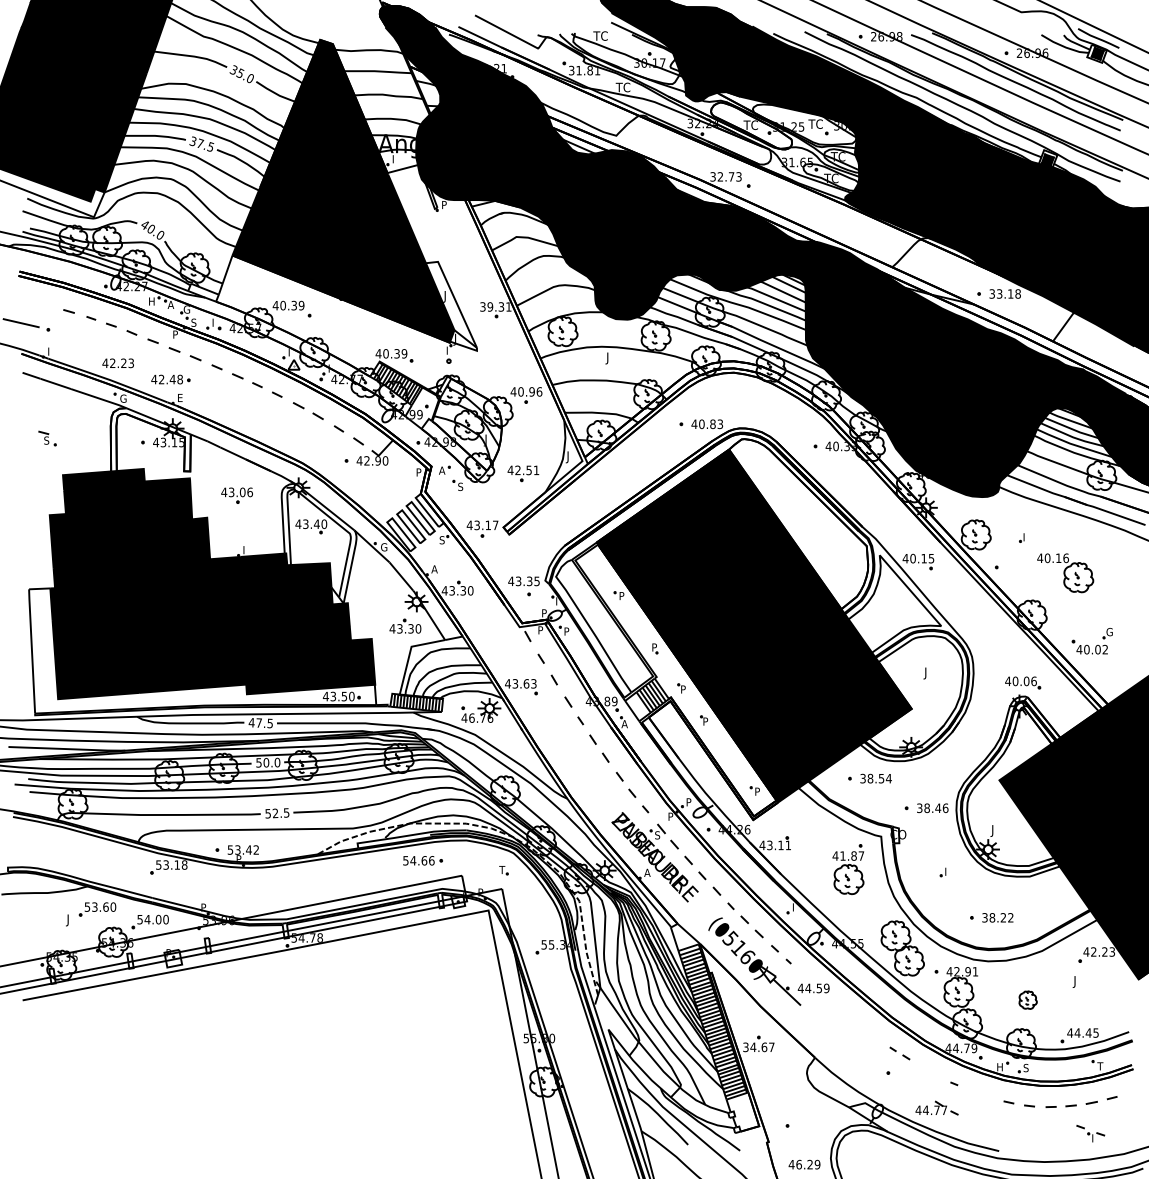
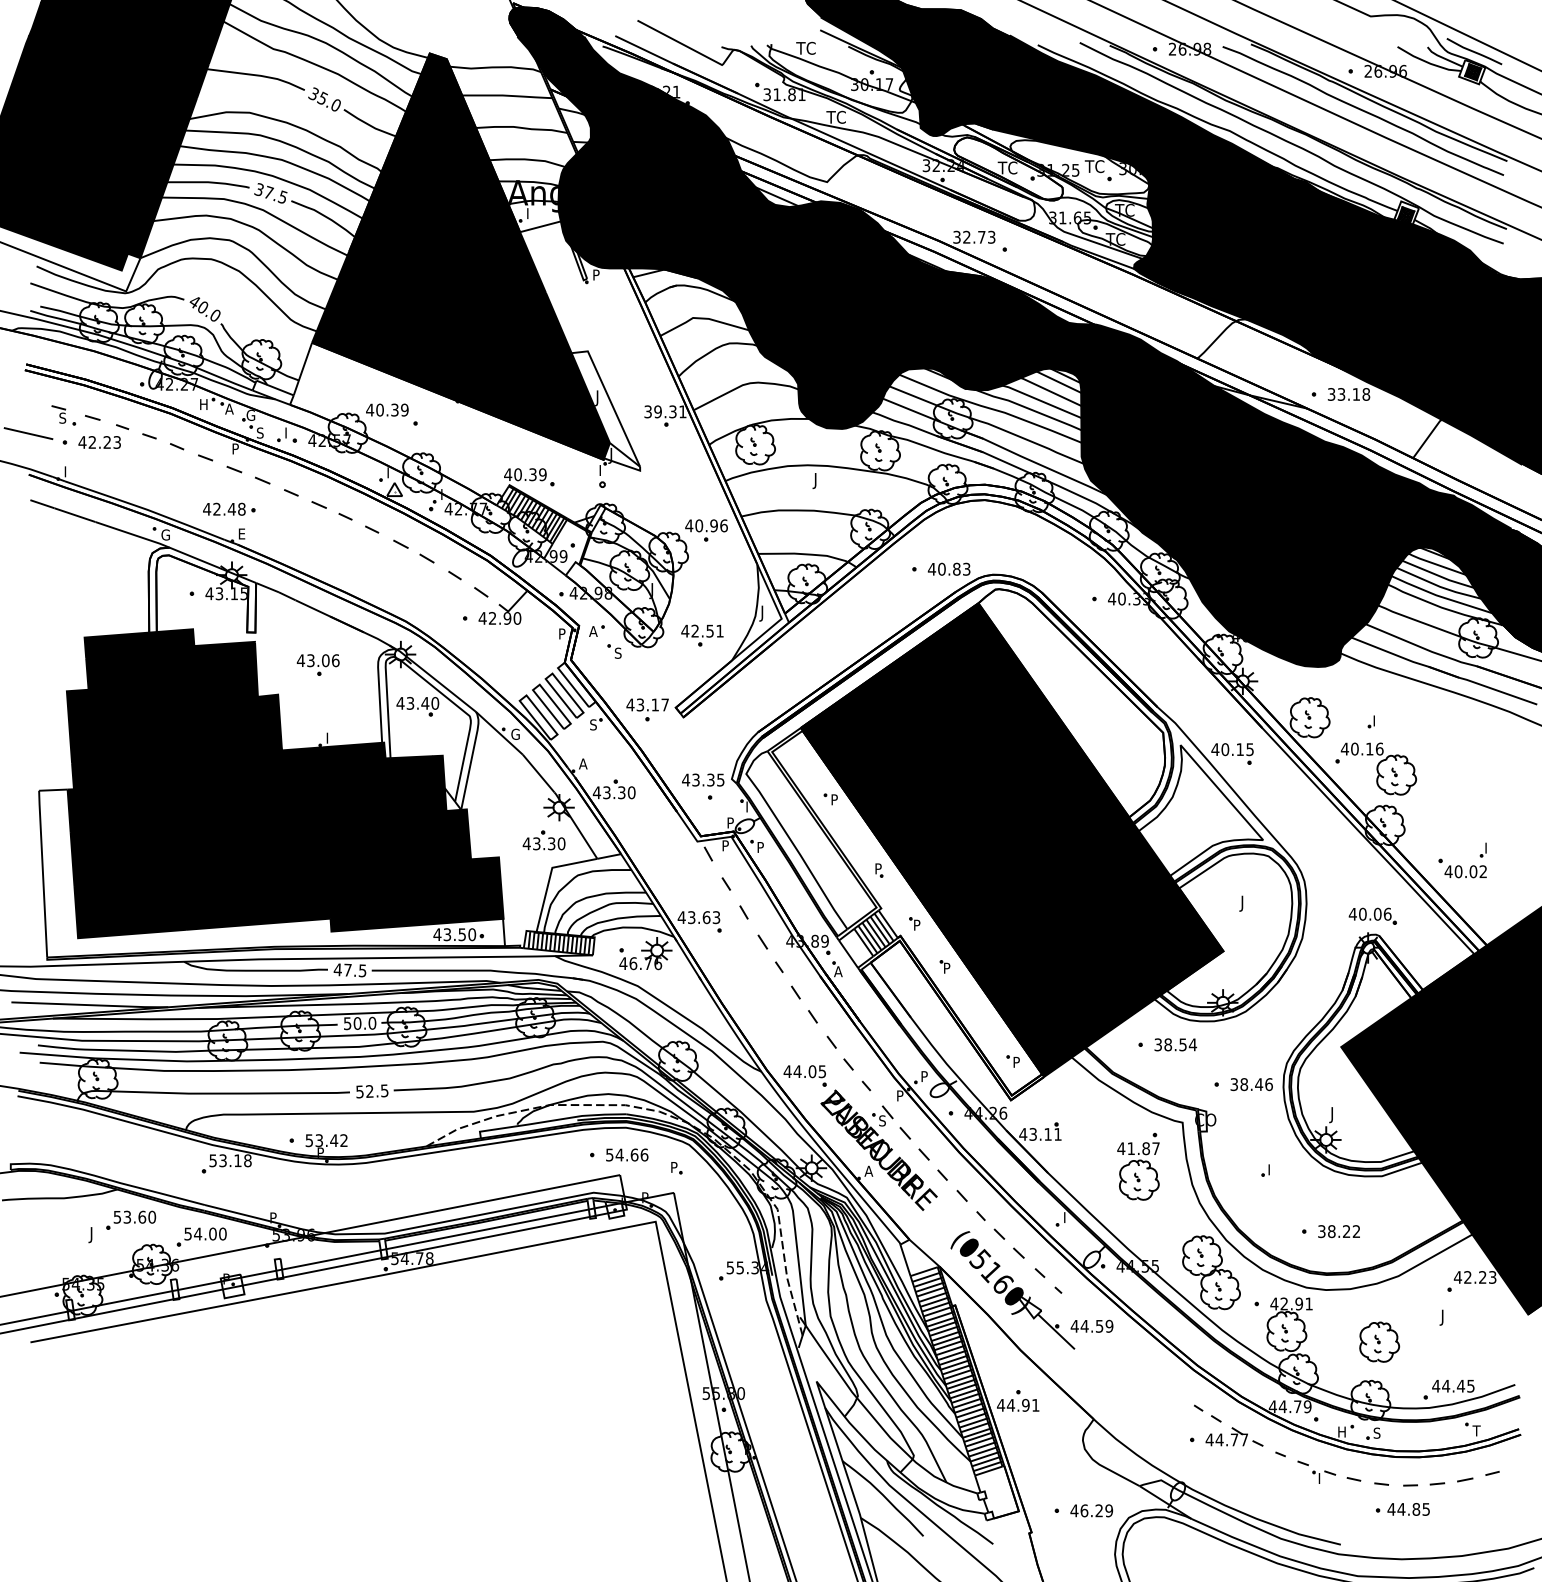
text: (118, 363) -> (99, 442), moved
part: (47, 438) -> (63, 415), moved
part: (1065, 572) -> (1378, 768), moved
text: (1109, 631) -> (1488, 847), G -> I
part: (599, 801) -> (804, 1075), added
text: (419, 860) -> (627, 1154), moved
text: (501, 870) -> (673, 1167), T -> P
part: (1027, 999) -> (1379, 1341), size x1.67
text: (758, 1046) -> (1018, 1404), 34.67 -> 44.91
part: (937, 1107) -> (1234, 1436), moved
part: (1045, 1124) -> (1402, 1509), added
part: (1090, 1133) -> (1316, 1471), moved
text: (804, 1164) -> (1091, 1510), moved

